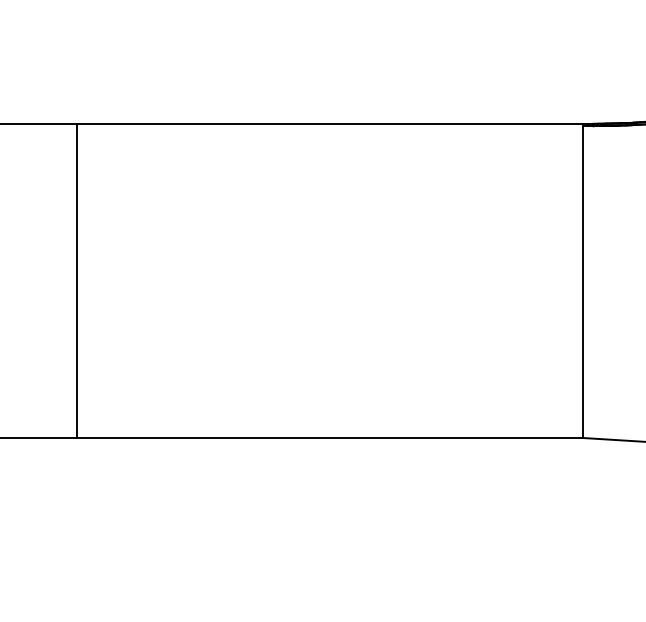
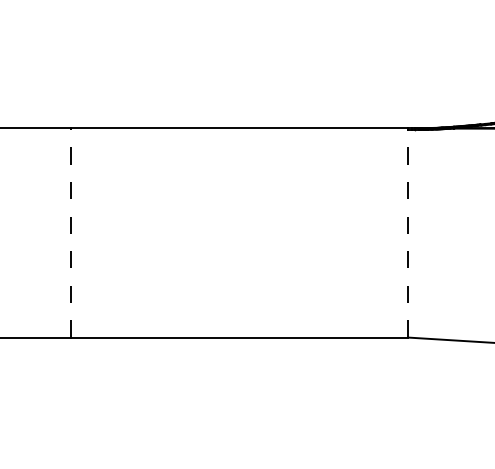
line: (77, 280) -> (71, 232), solid -> dashed
line: (583, 281) -> (408, 233), solid -> dashed

